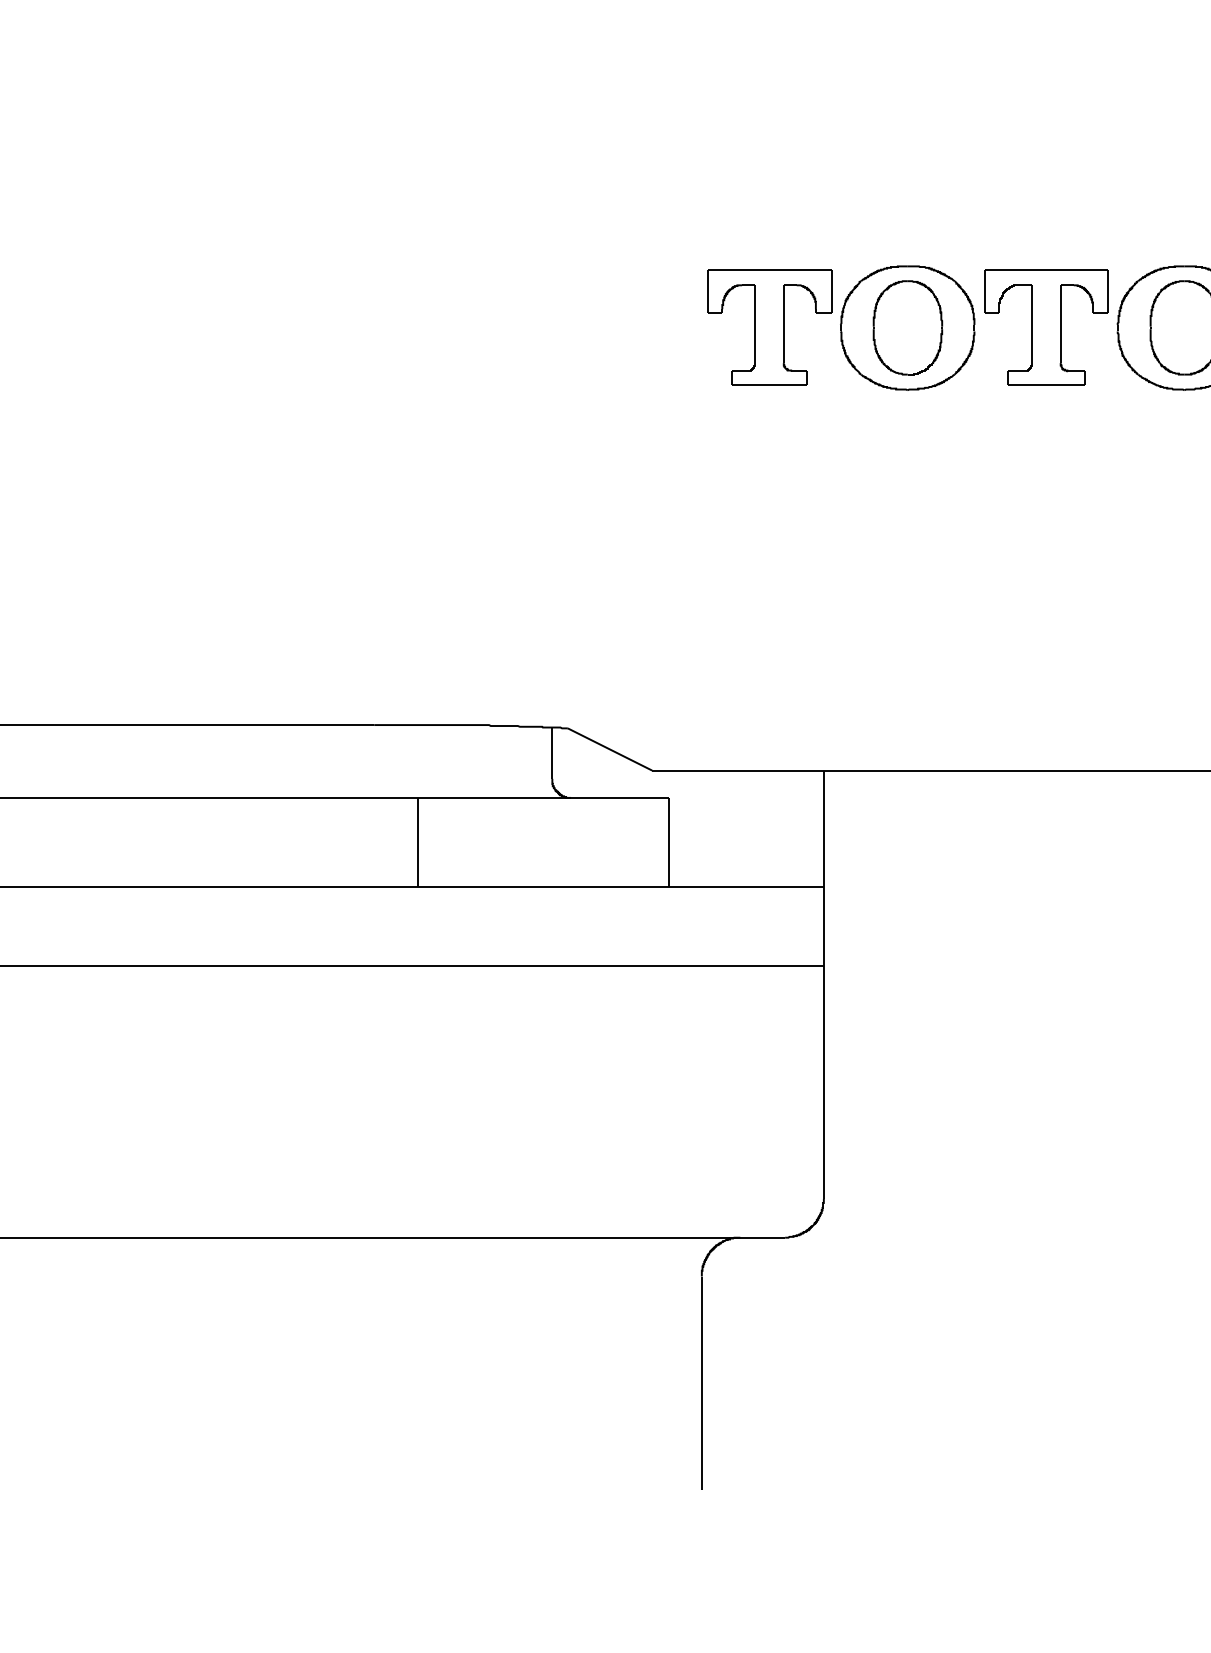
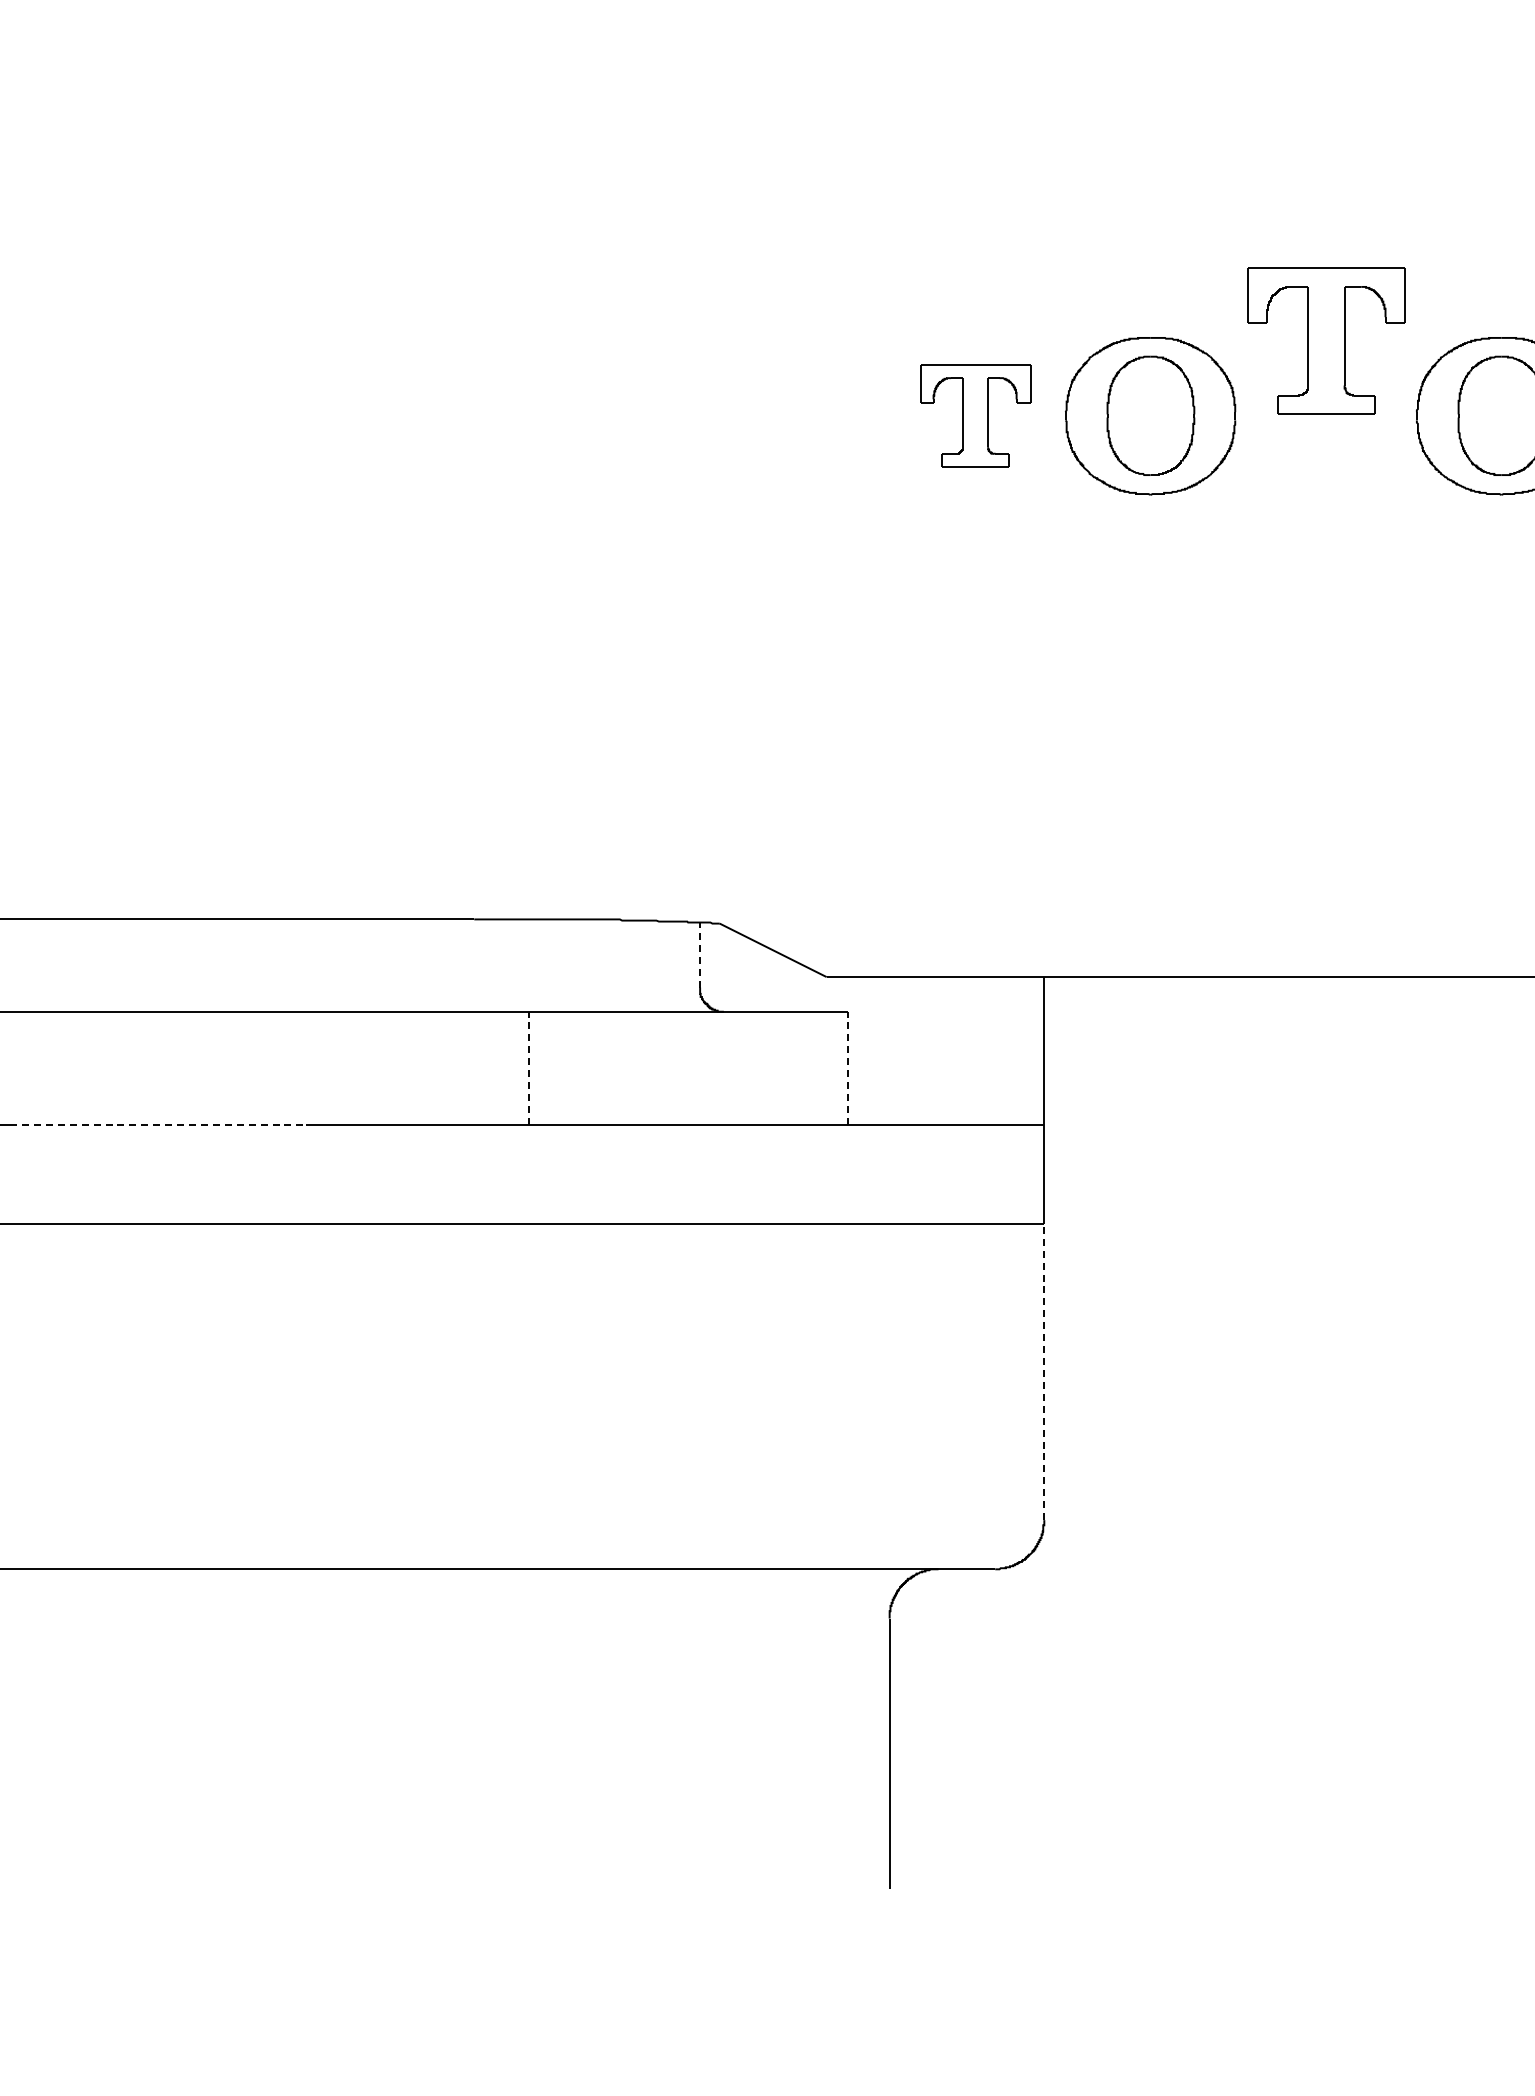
part: (769, 327) -> (975, 415), size x0.7
part: (1046, 327) -> (1326, 340), moved
line: (552, 752) -> (700, 954), solid -> dashed
line: (417, 842) -> (529, 1068), solid -> dashed
line: (668, 842) -> (847, 1068), solid -> dashed
line: (124, 886) -> (157, 1124), solid -> dashed
line: (823, 1082) -> (1044, 1372), solid -> dashed

